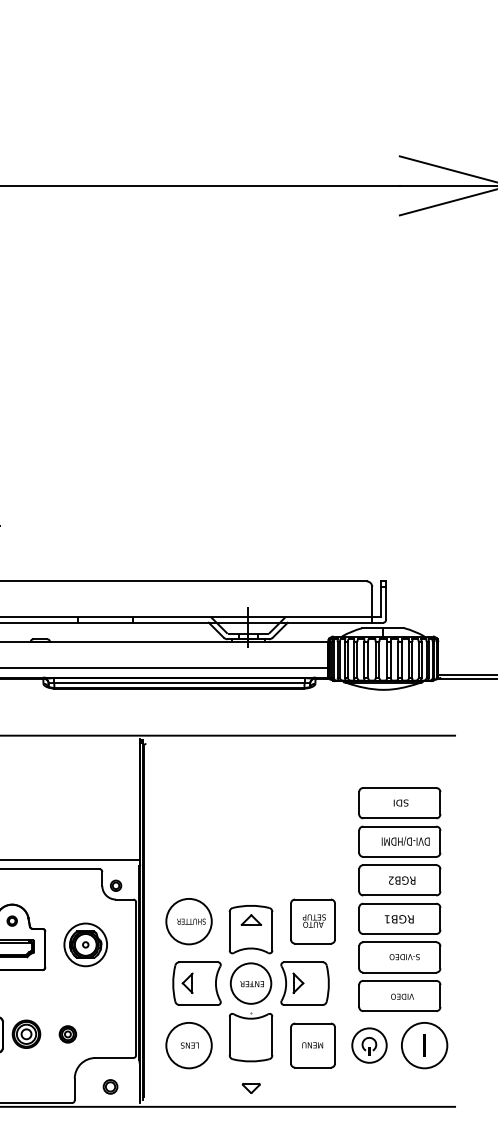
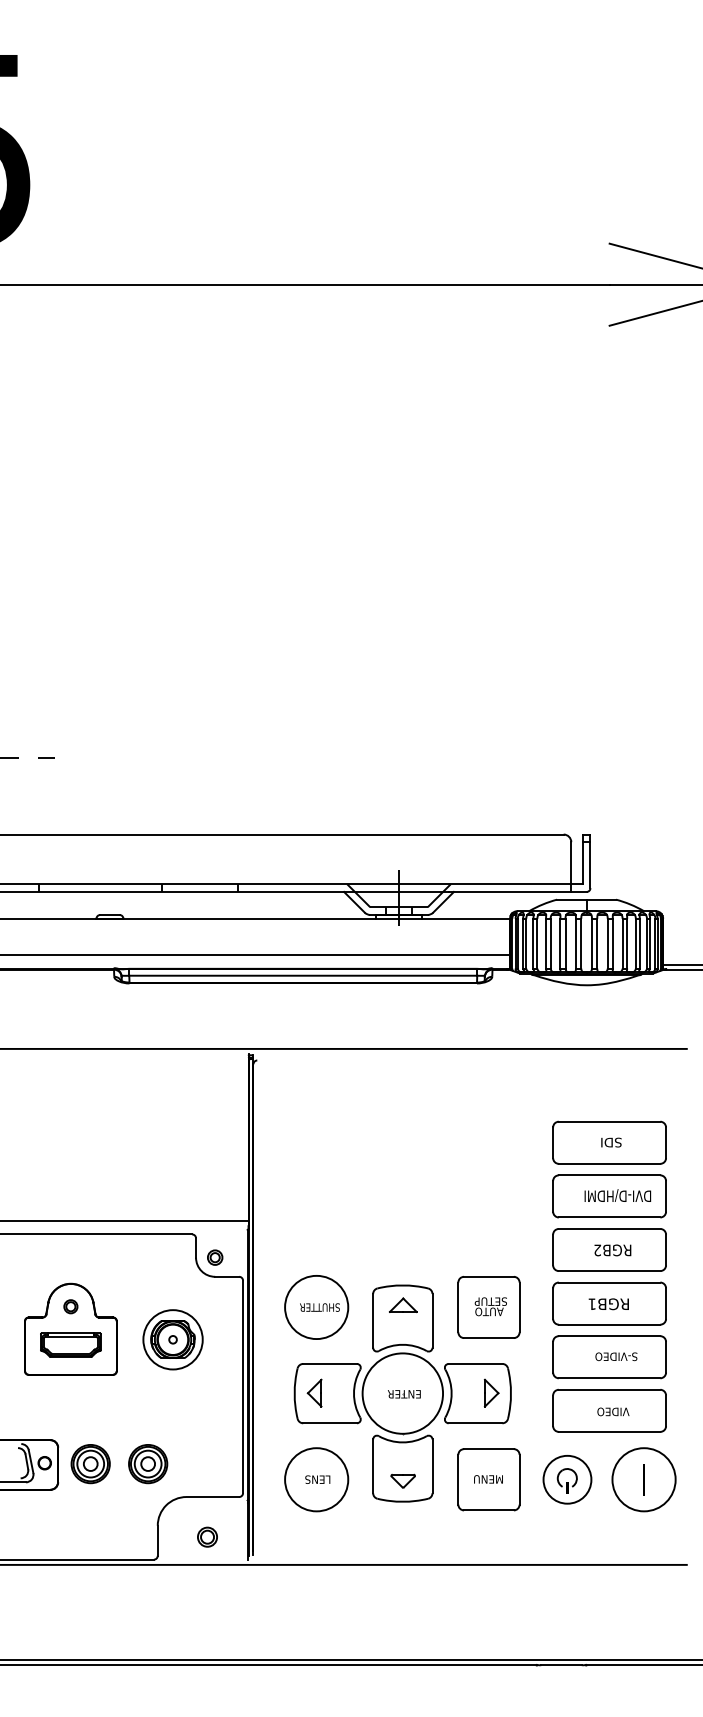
part: (298, 982) -> (491, 1392), moved
circle: (250, 983) -> (402, 1393), size x1.43
part: (68, 1034) -> (148, 1464), size x1.67
part: (250, 1087) -> (402, 1480), moved

